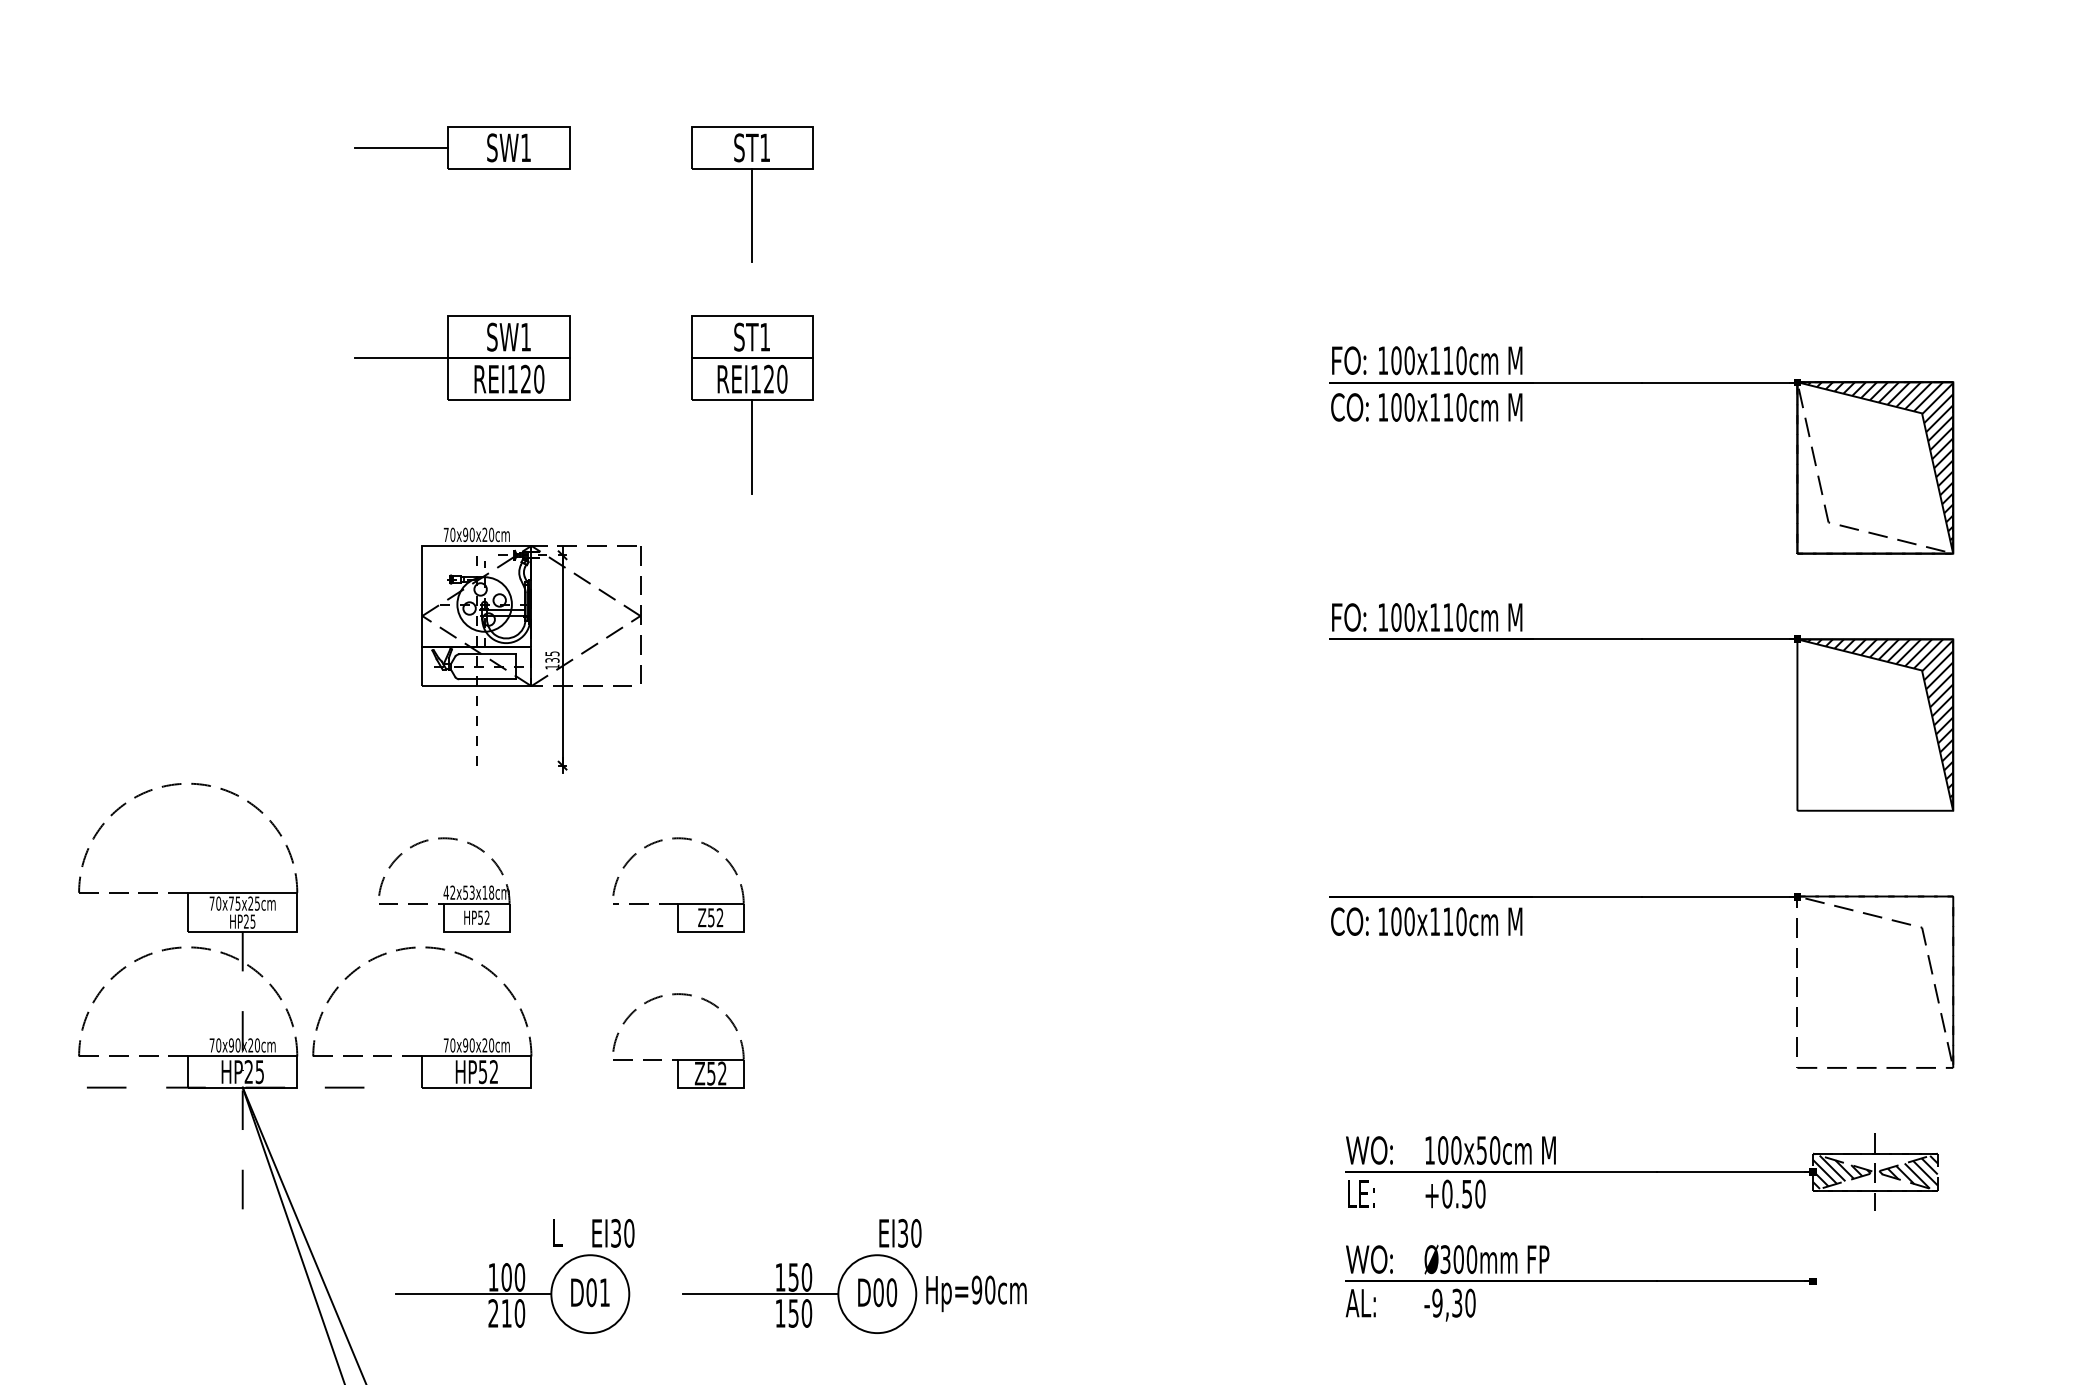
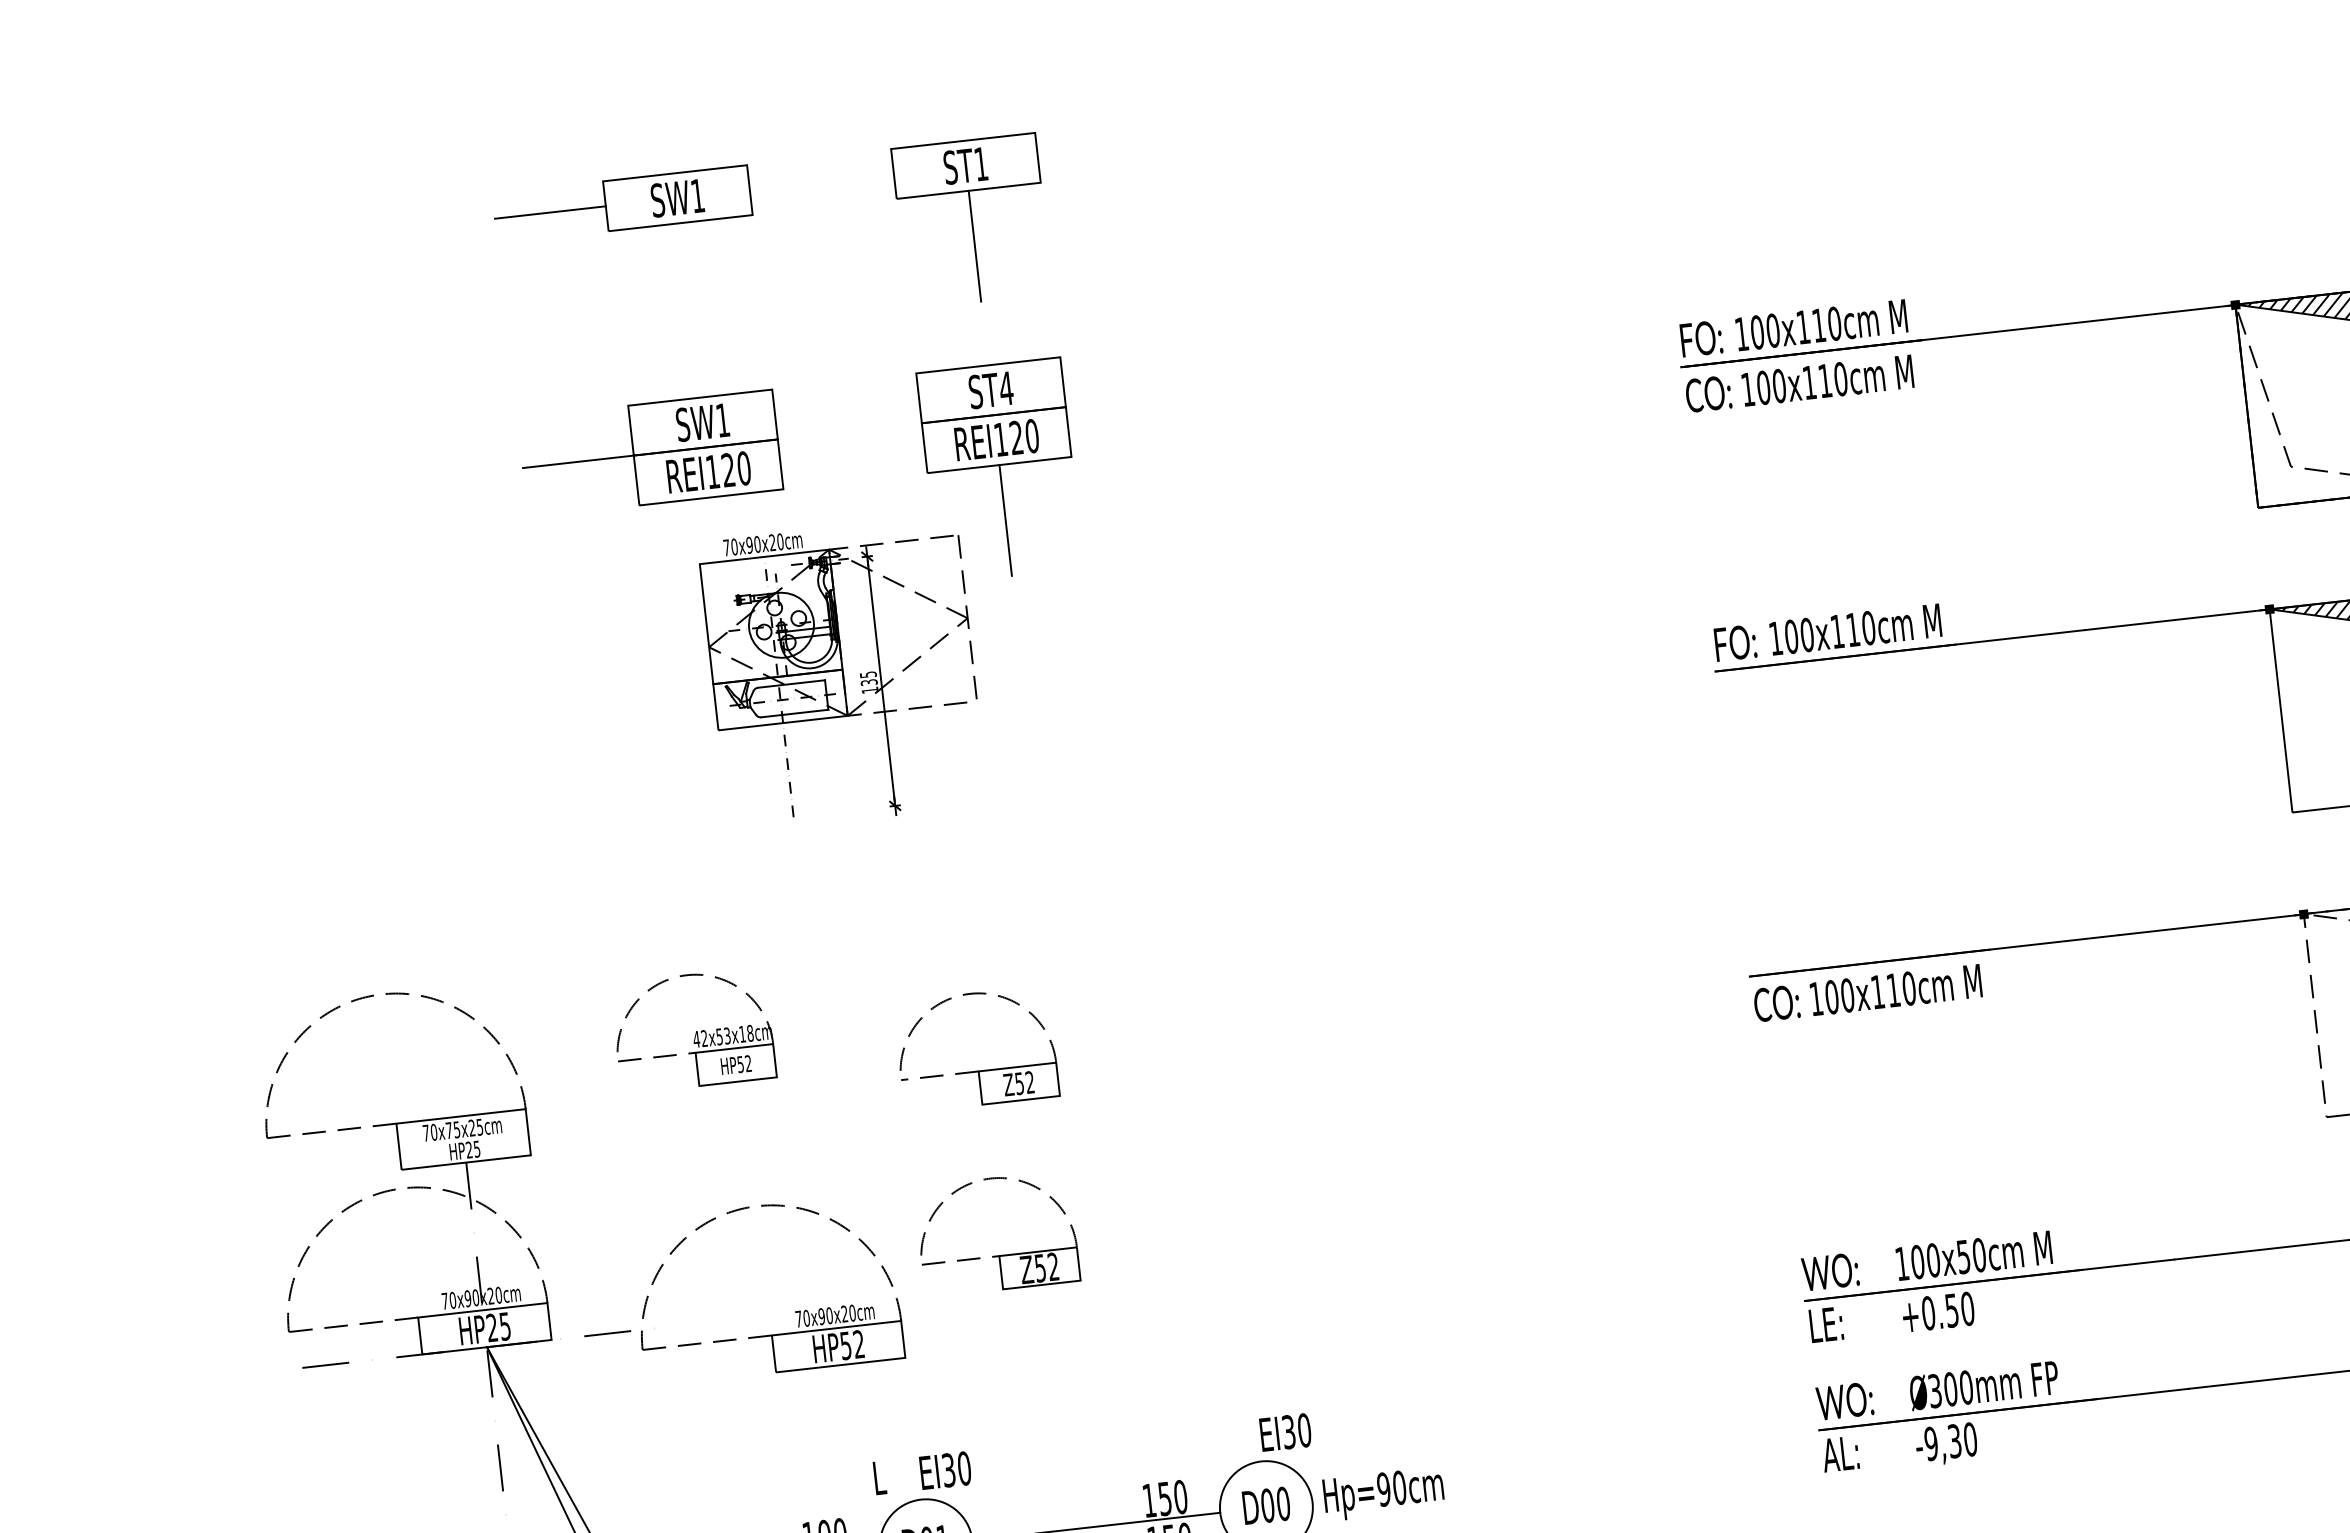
text: (764, 337) -> (1005, 388), ST1 -> ST4
part: (531, 650) -> (843, 673), moved
part: (444, 884) -> (693, 1029), moved
part: (444, 1038) -> (795, 1311), moved

